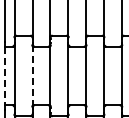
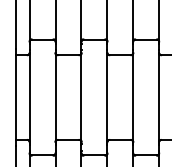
line: (32, 75) -> (55, 96), dashed -> solid
line: (5, 76) -> (16, 98), dashed -> solid

